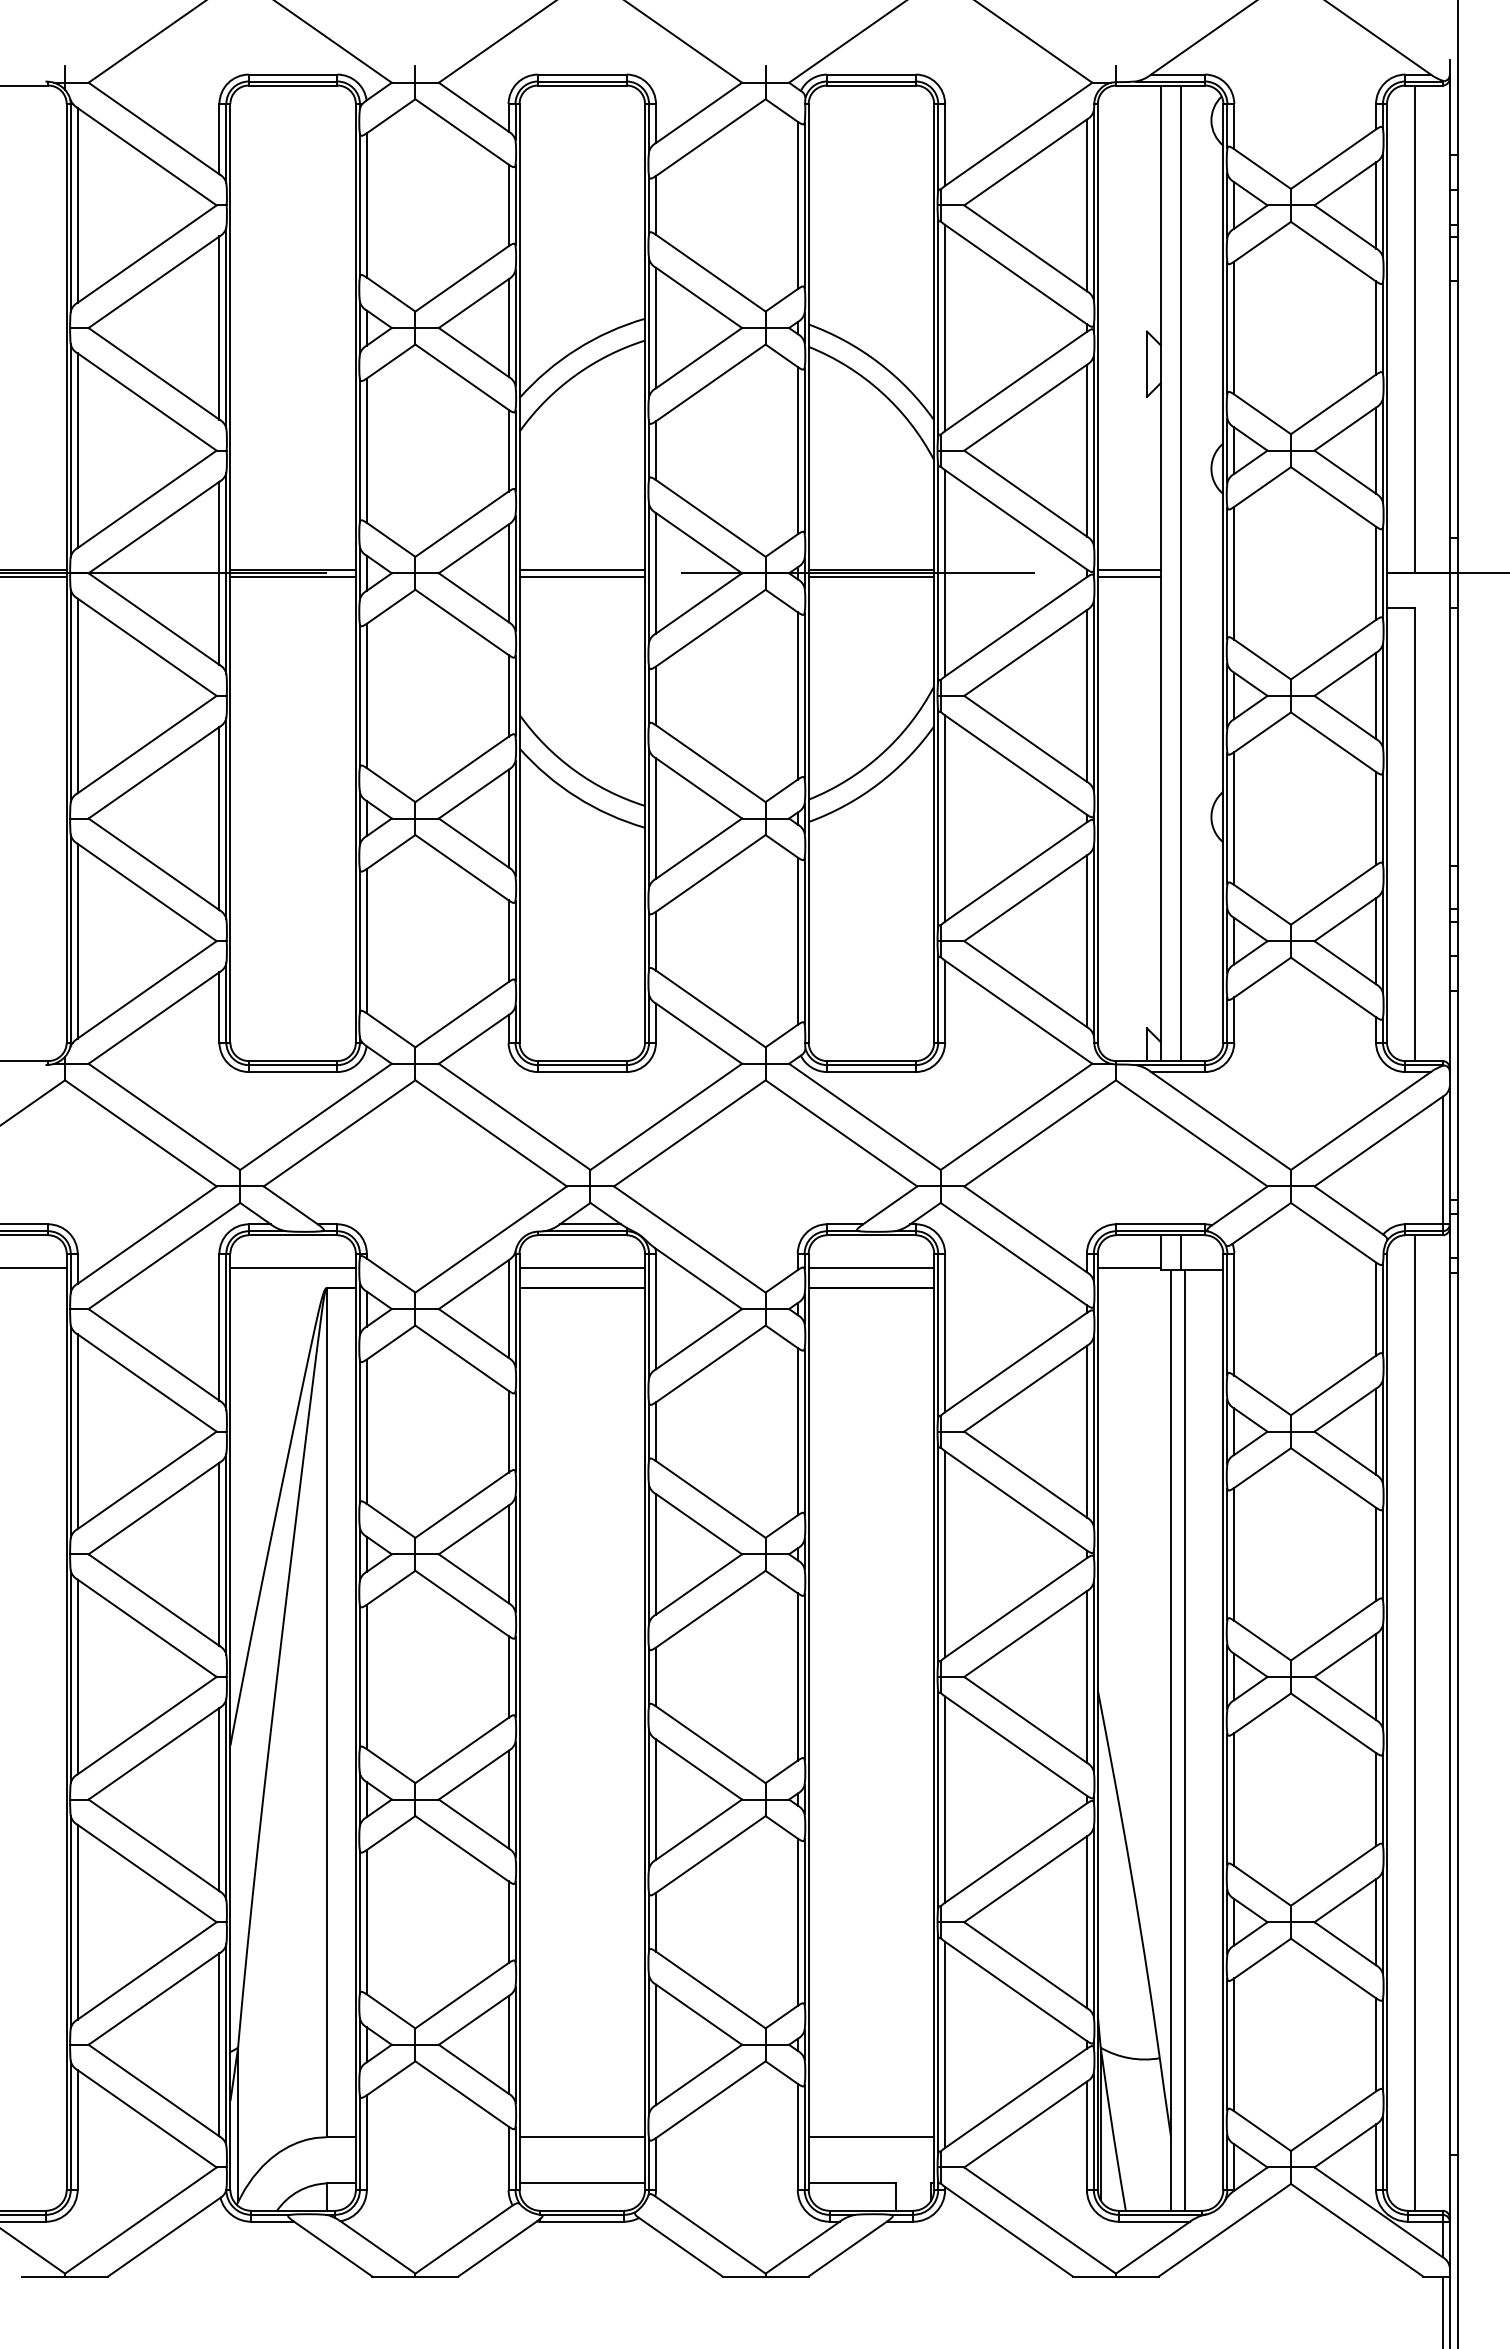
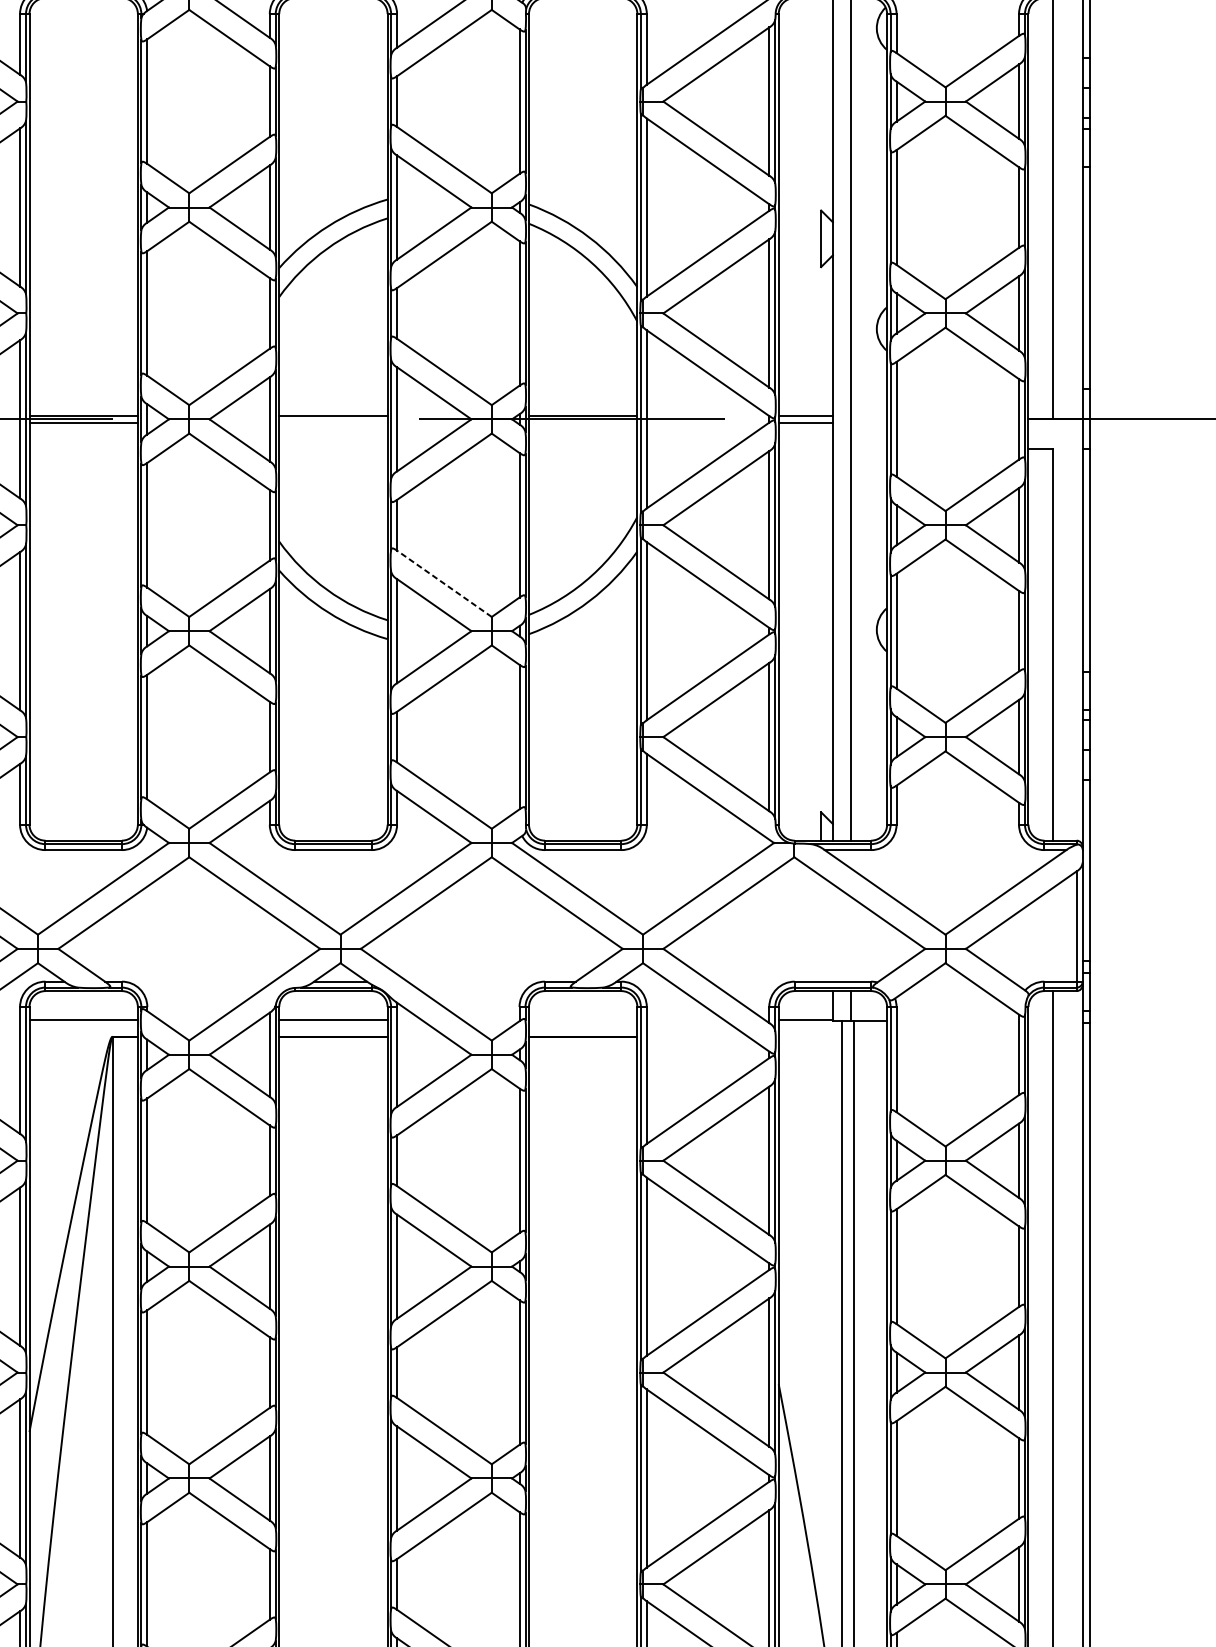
line: (582, 576) -> (333, 422), removed
line: (871, 576) -> (583, 422), removed
line: (710, 763) -> (444, 583), solid -> dashed
line: (871, 1268) -> (583, 1019), removed

